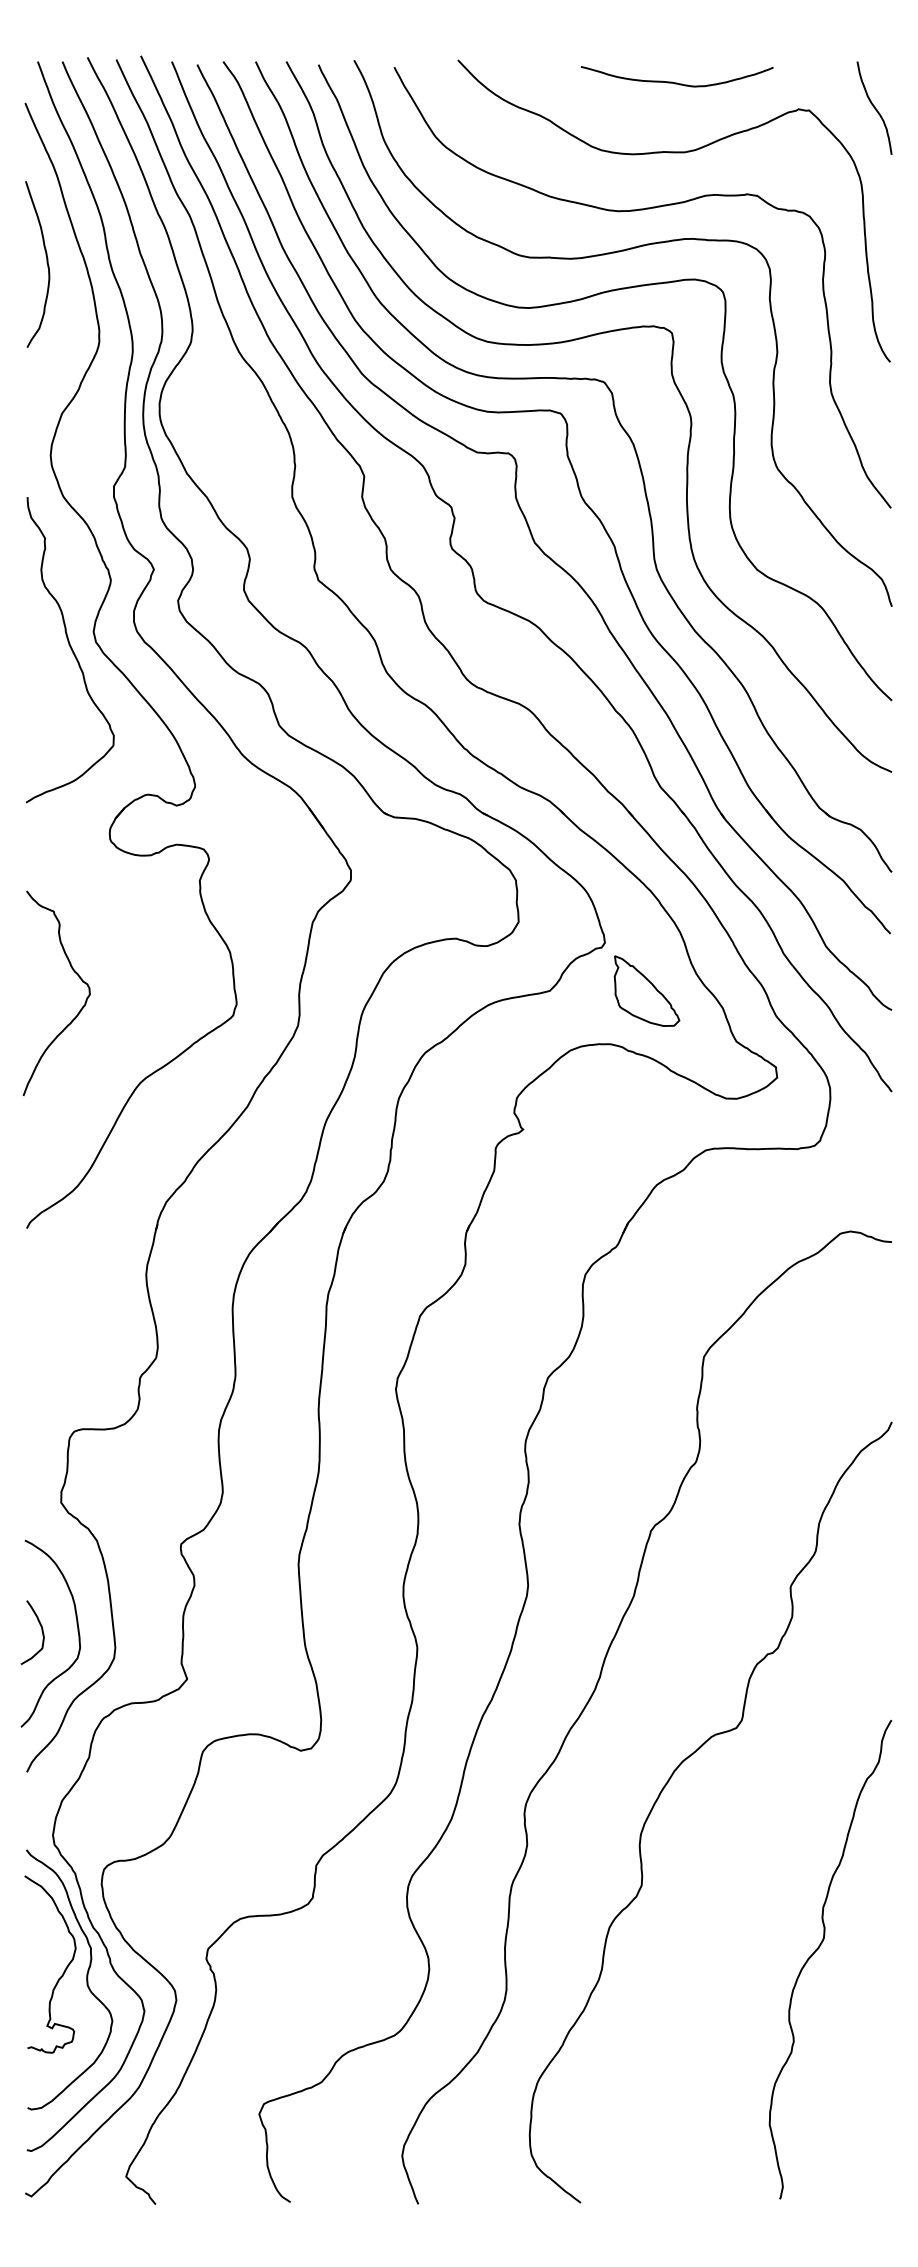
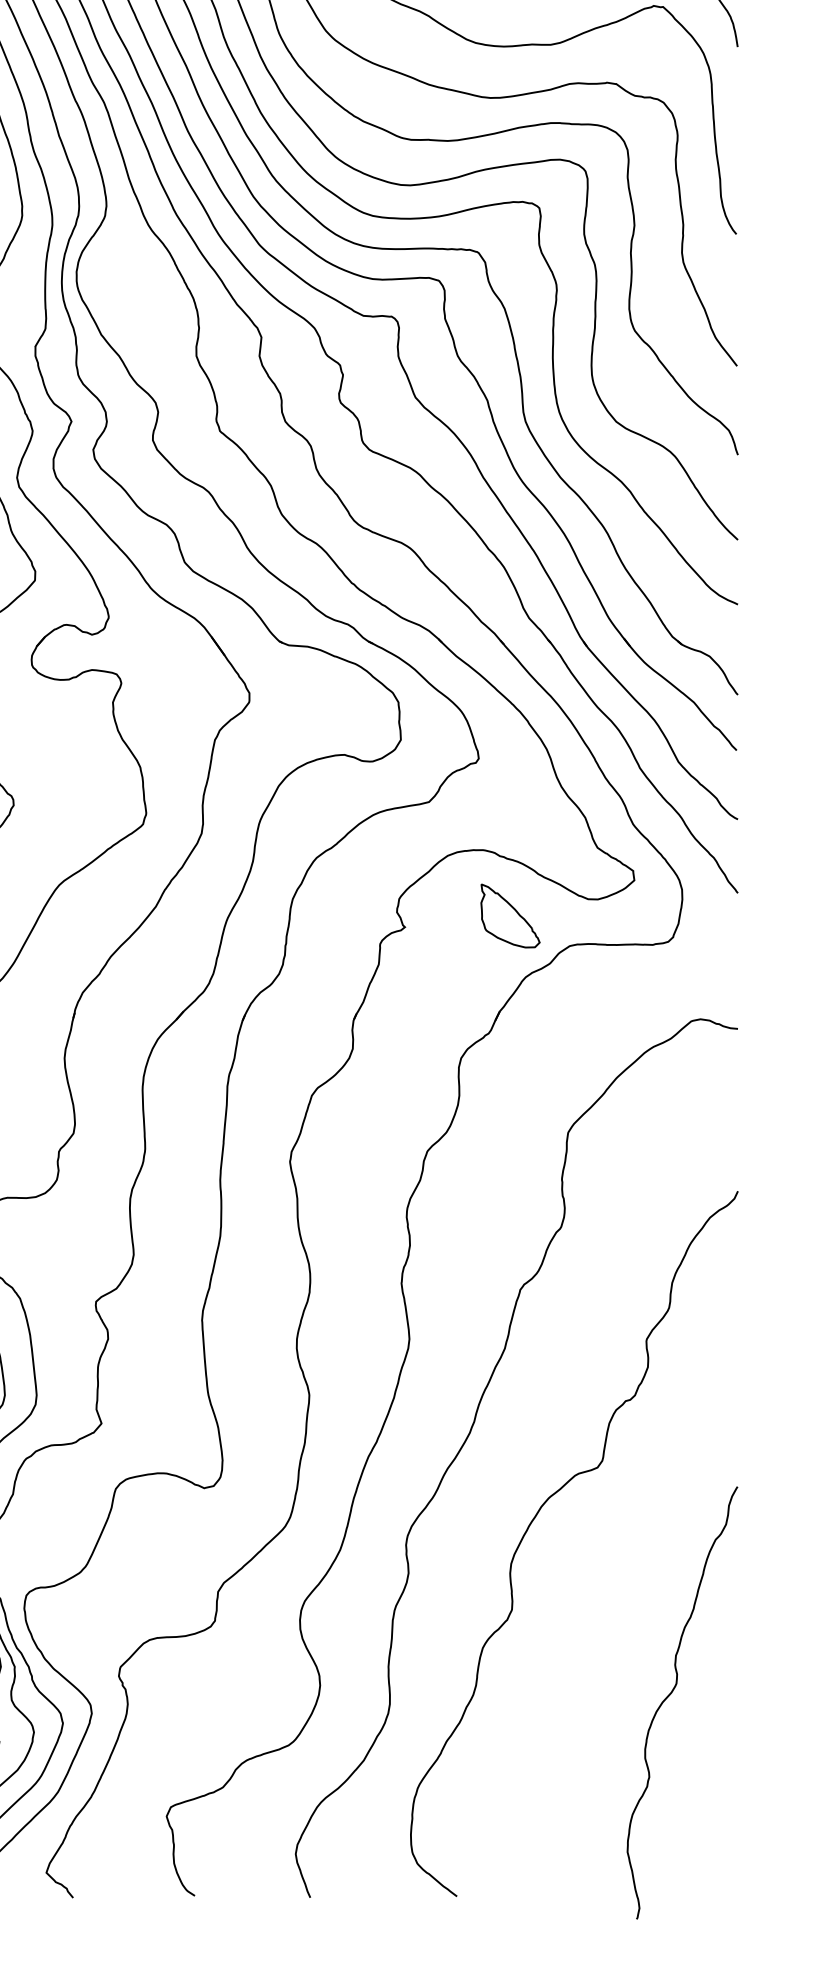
part: (646, 990) -> (510, 915), moved
curve: (819, 1948) -> (672, 1692), moved

